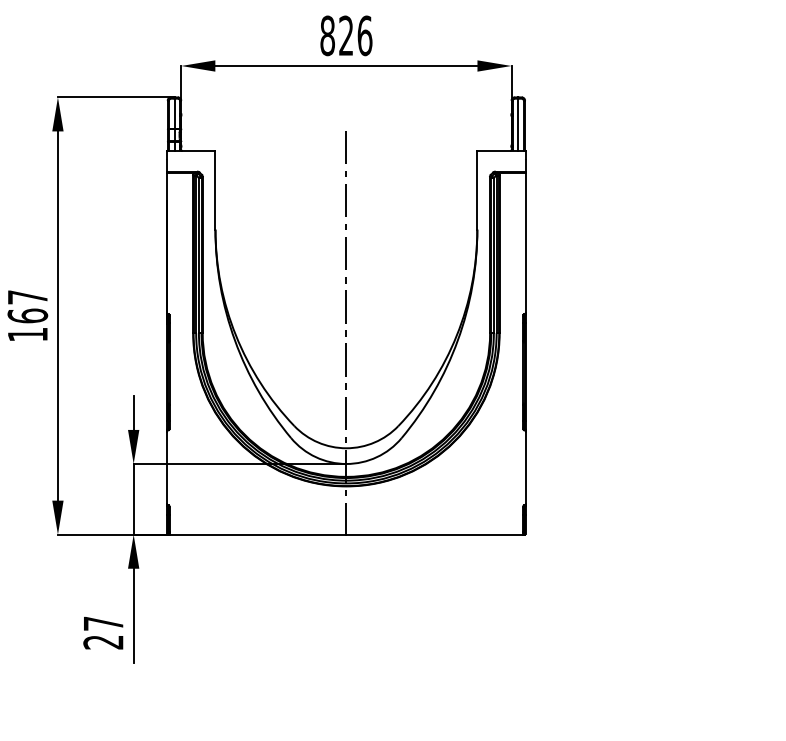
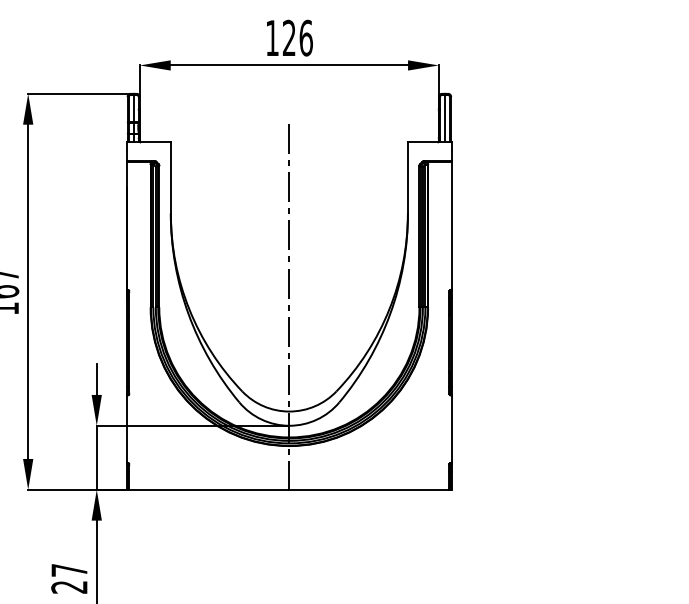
text: (327, 35) -> (272, 37), 826 -> 126

